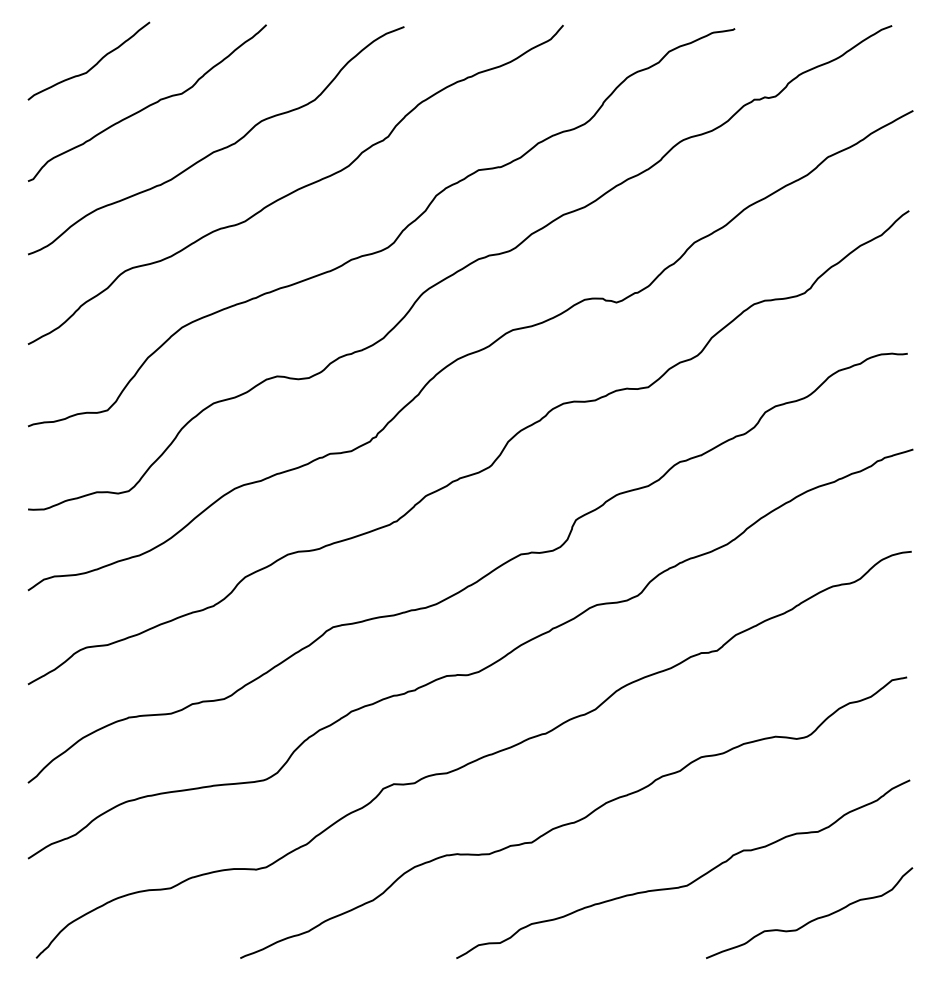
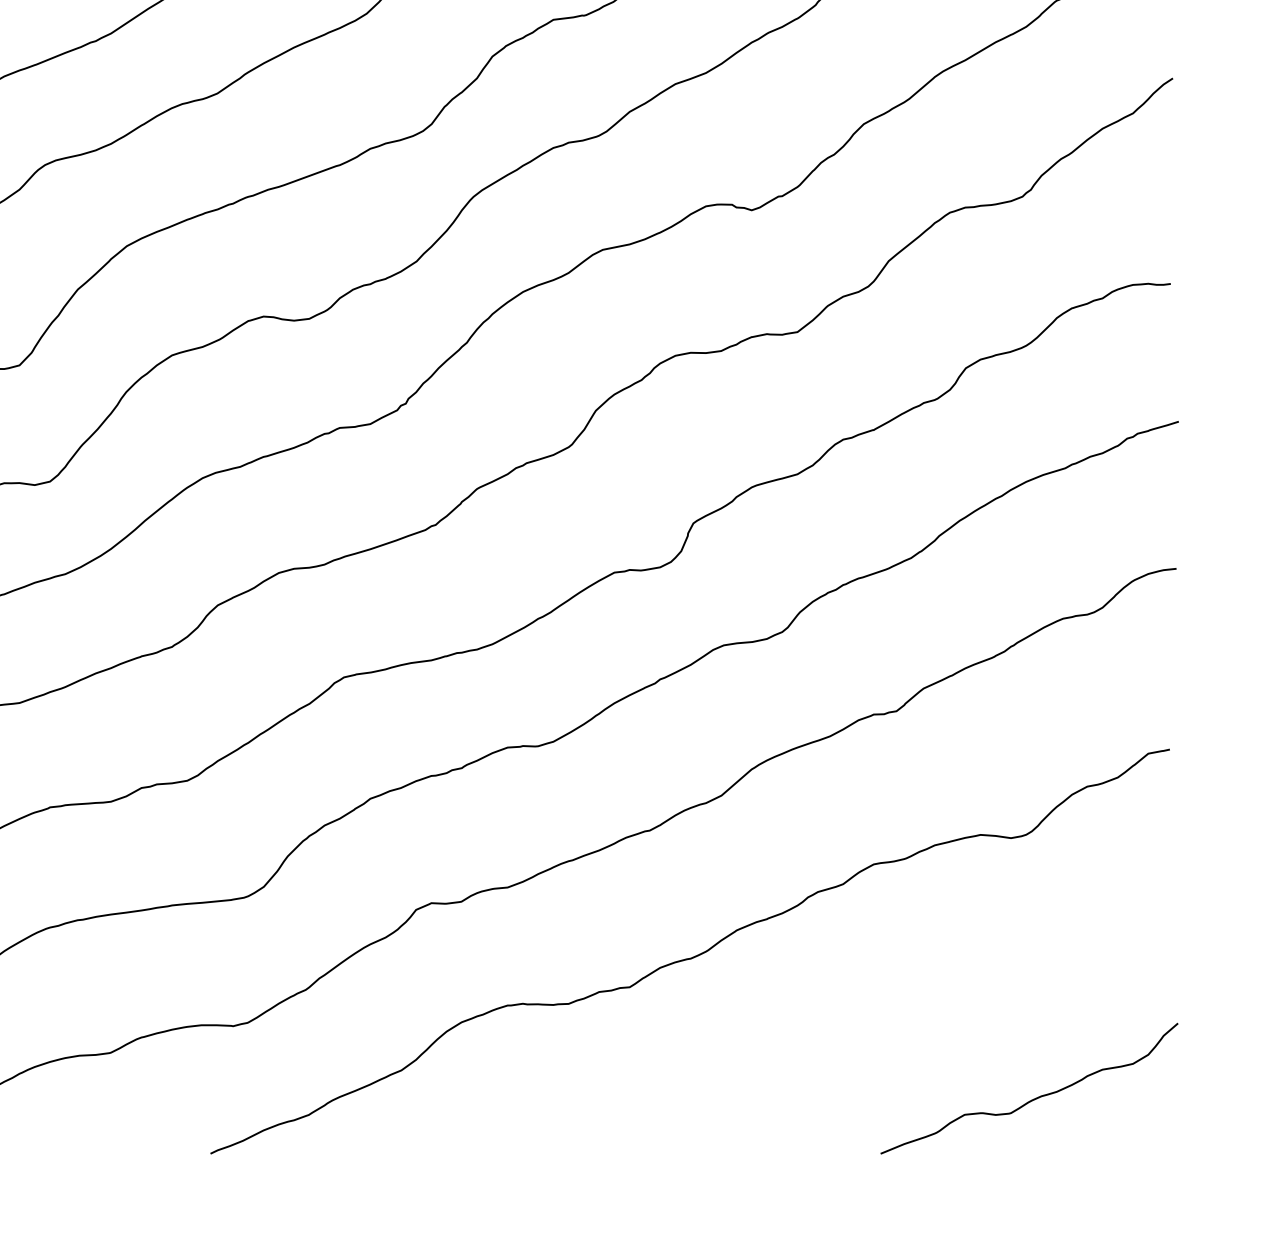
curve: (691, 881) -> (859, 1043), removed

